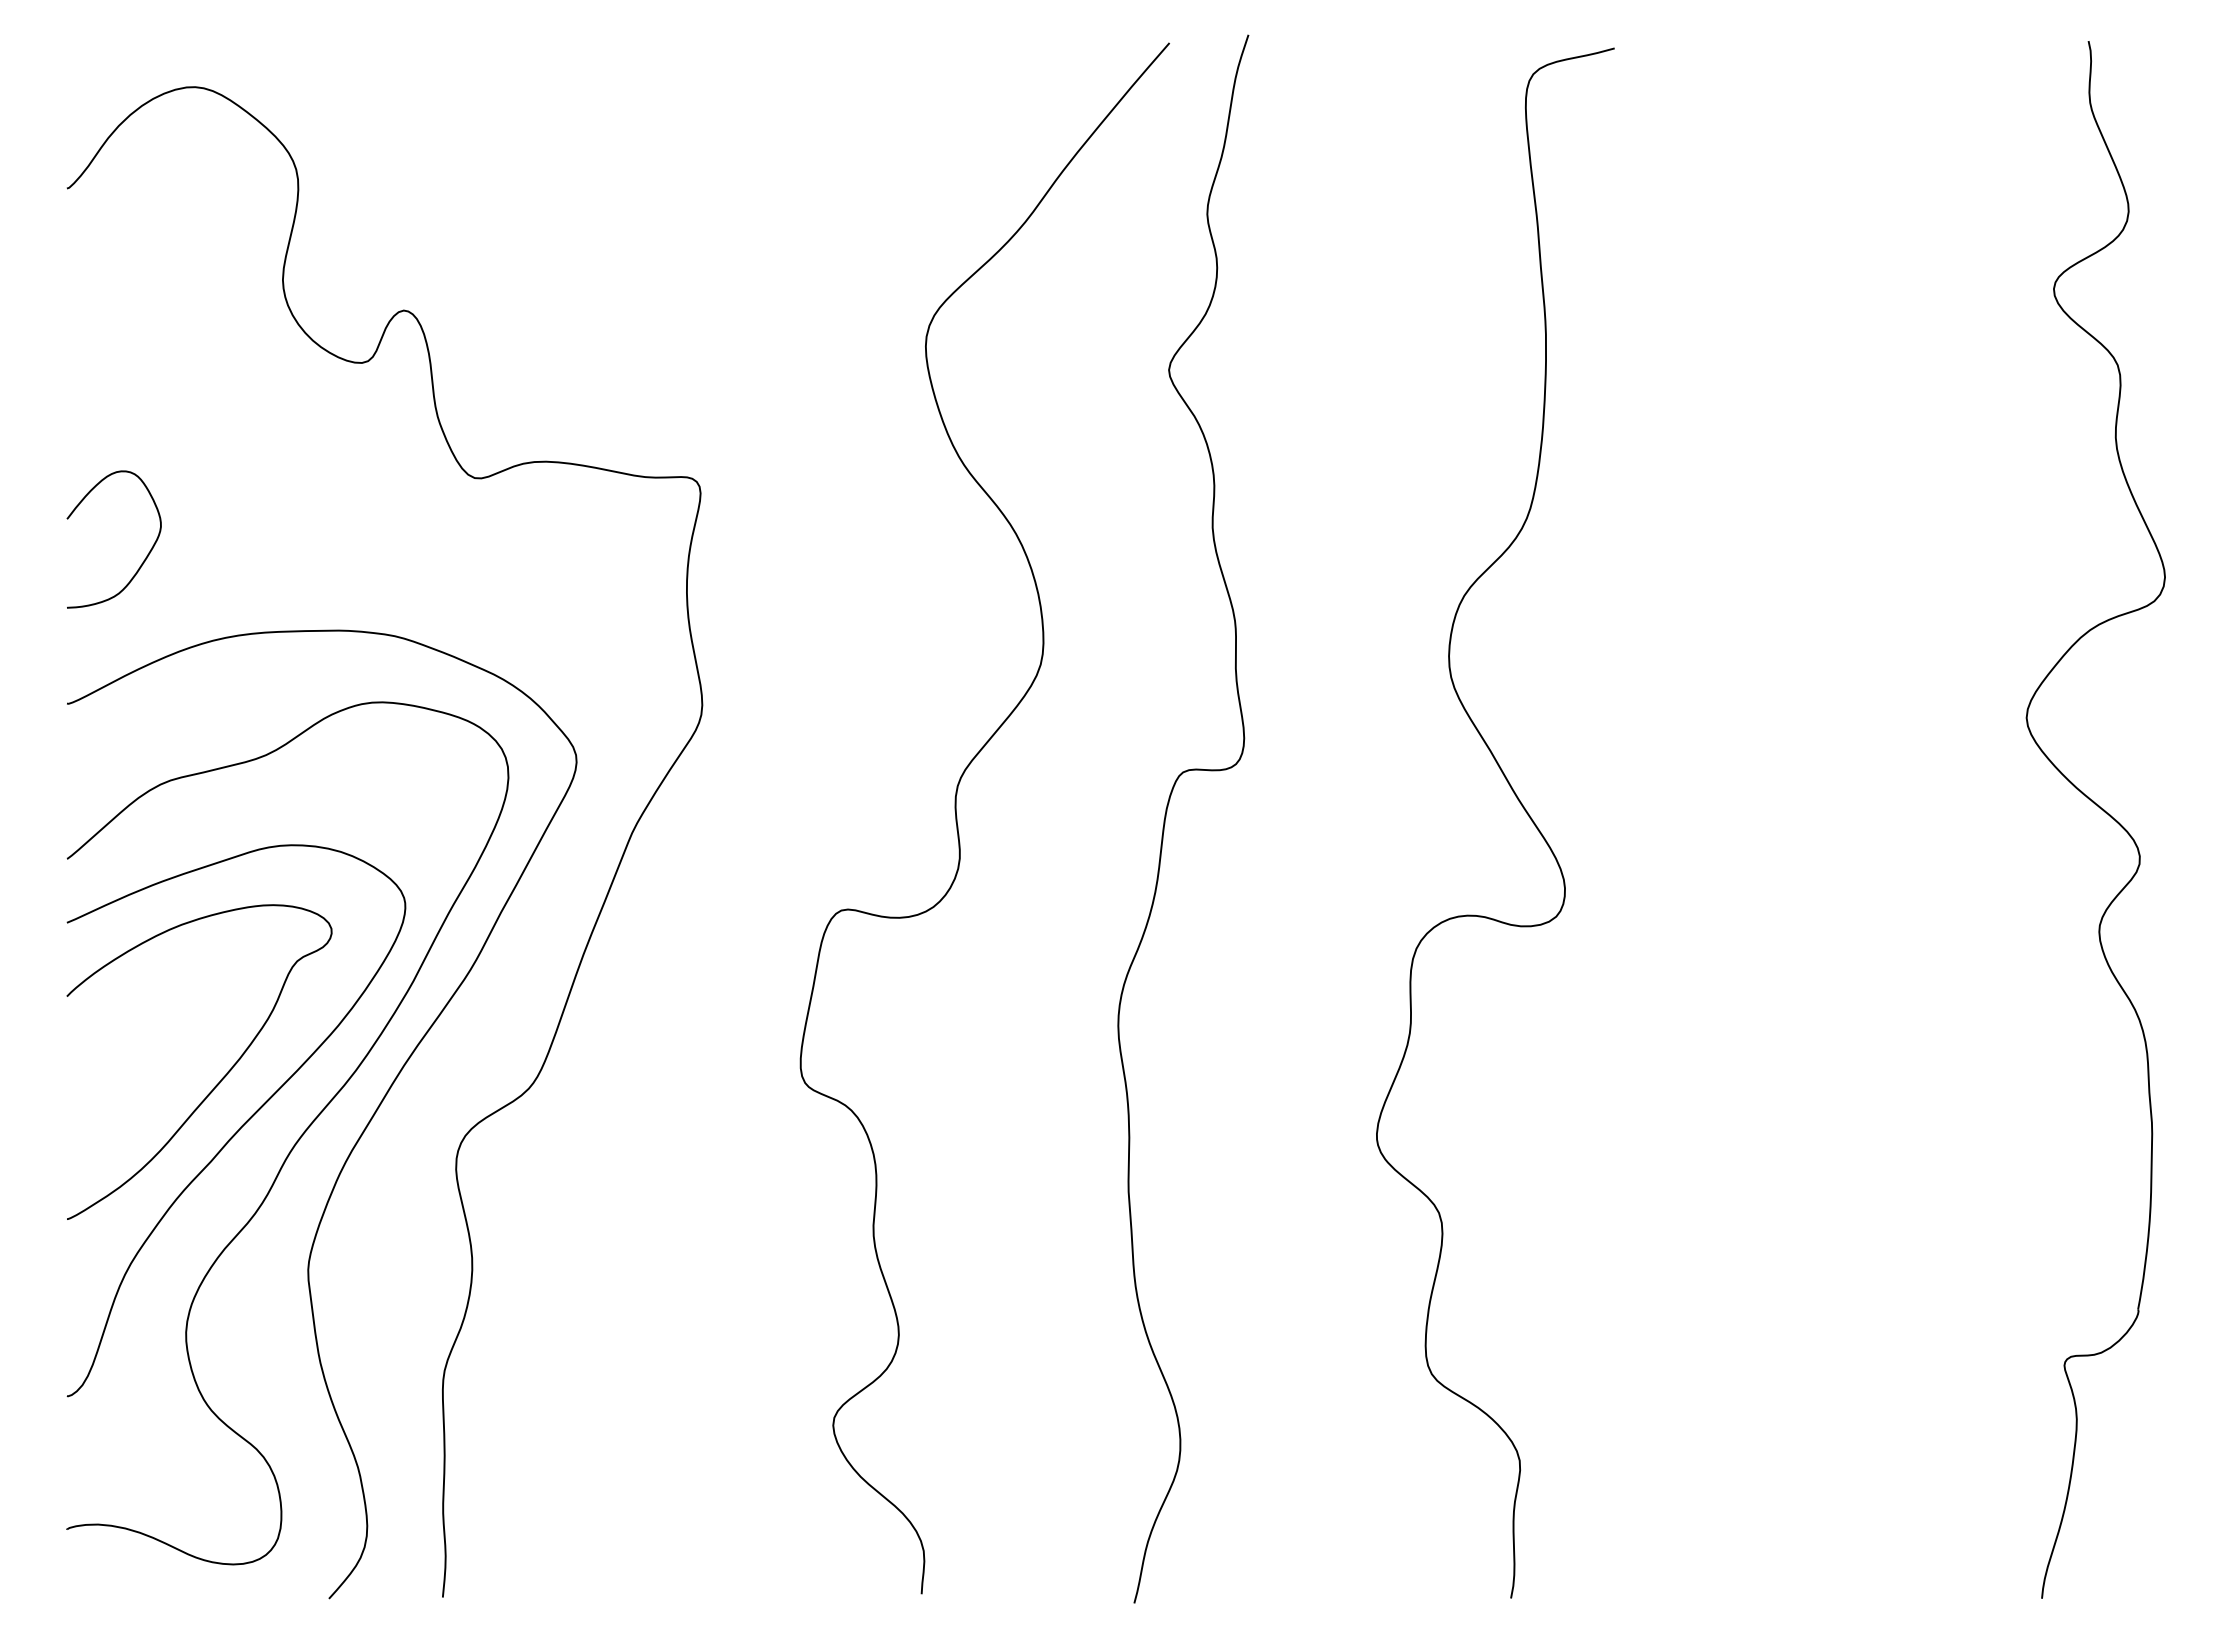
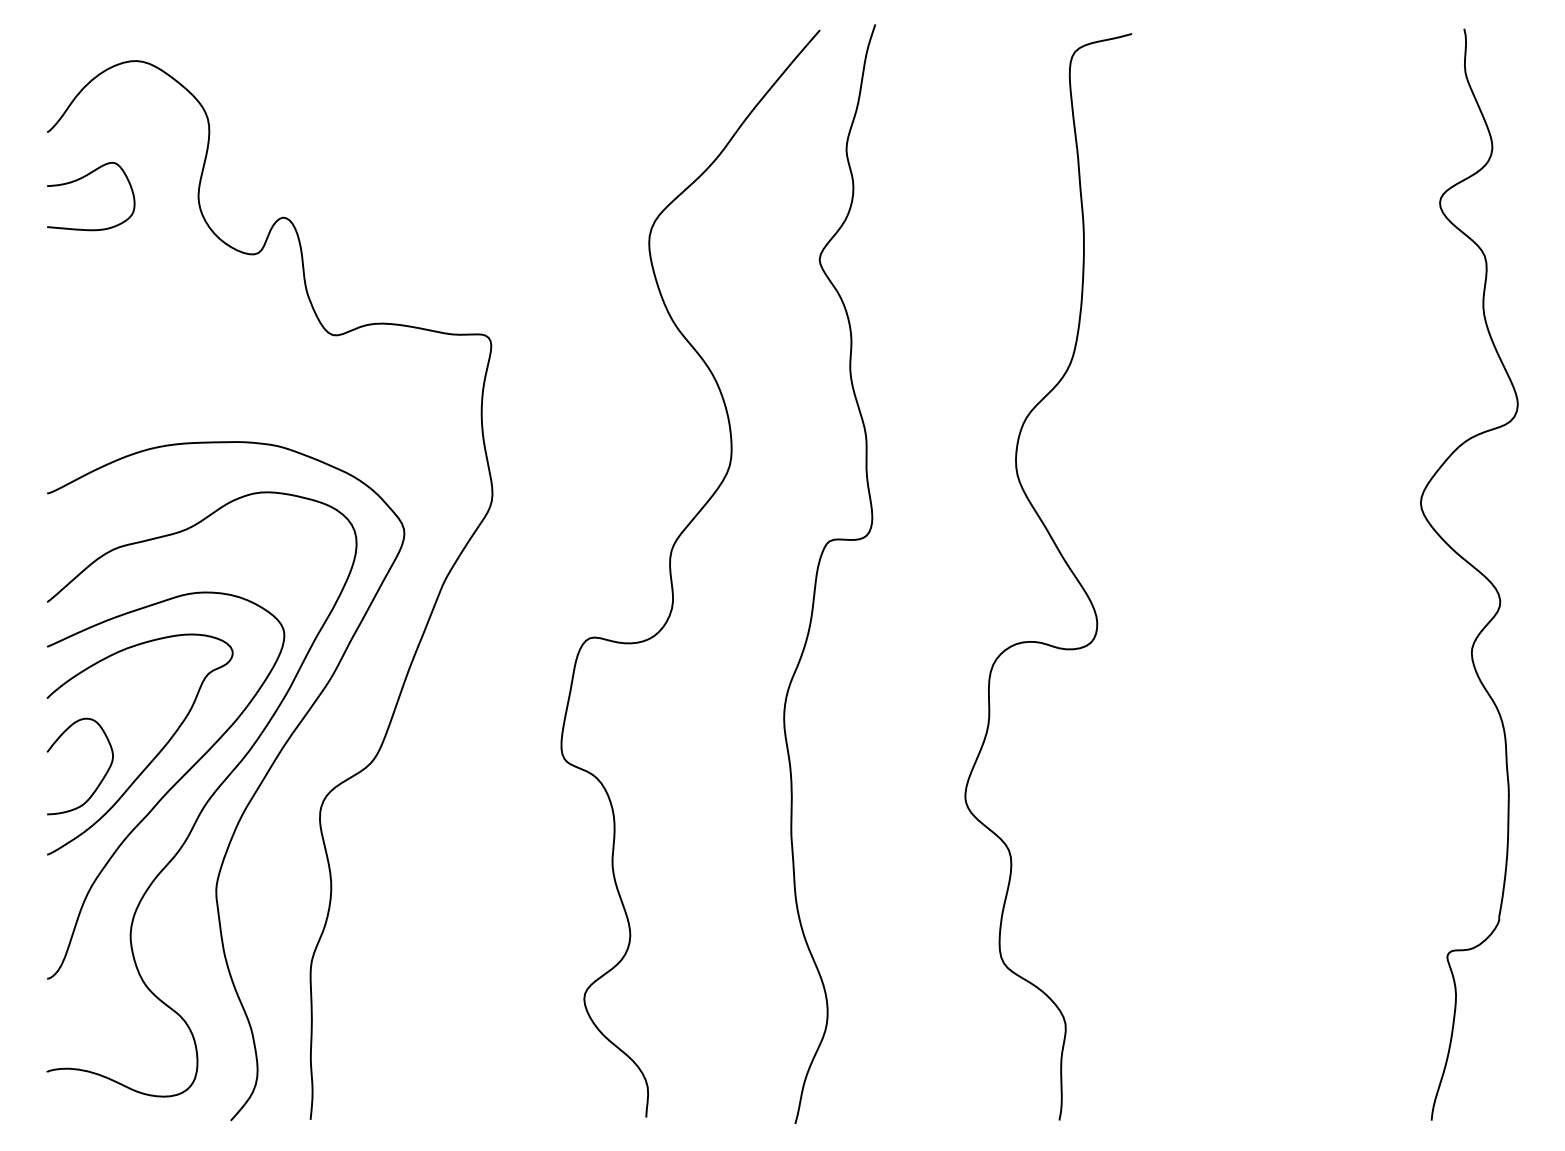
curve: (117, 254) -> (82, 178), added
curve: (143, 560) -> (100, 781), moved

